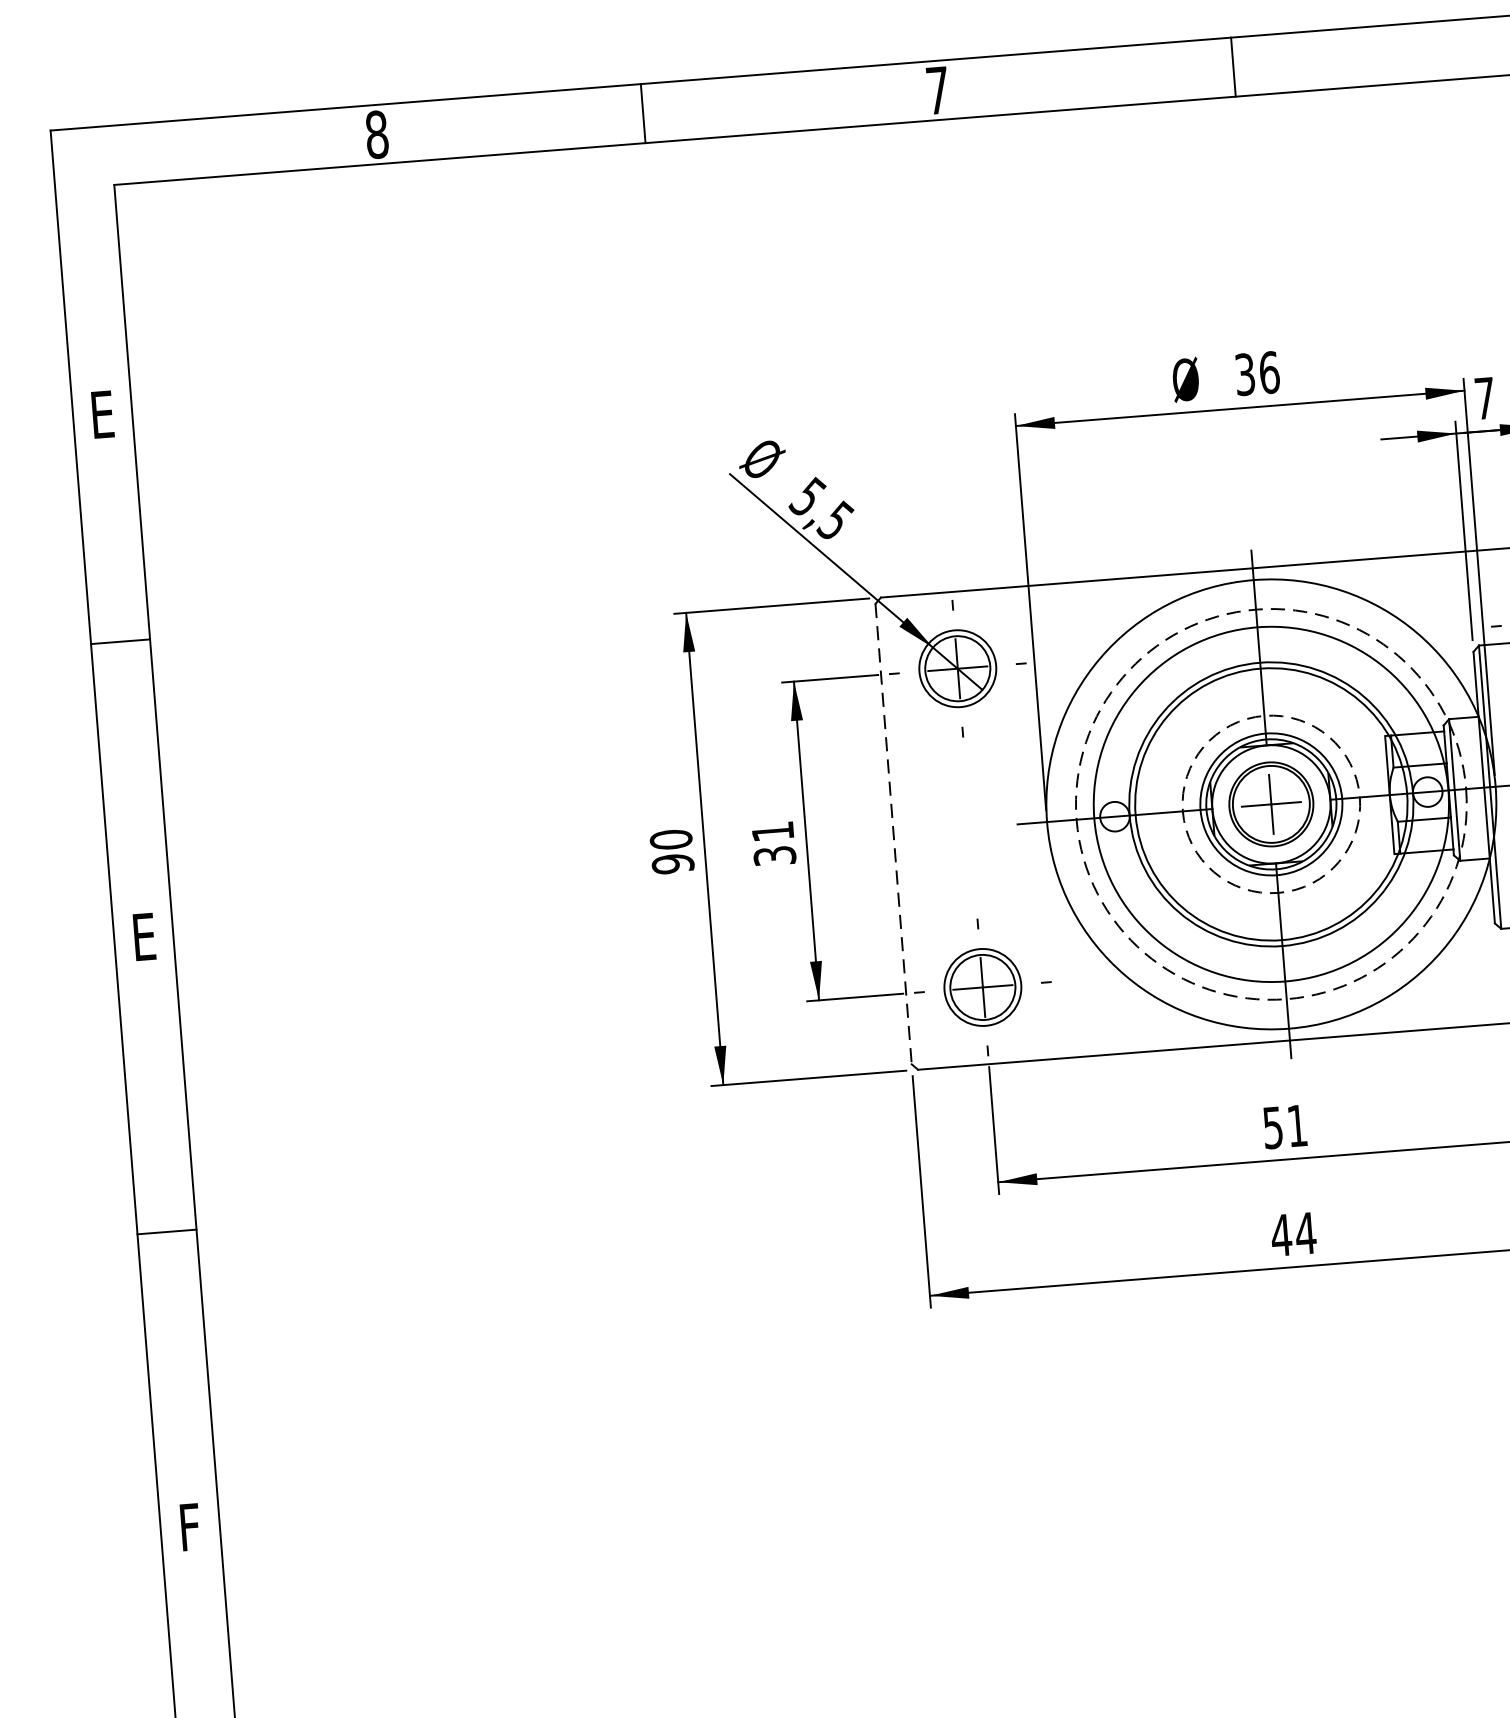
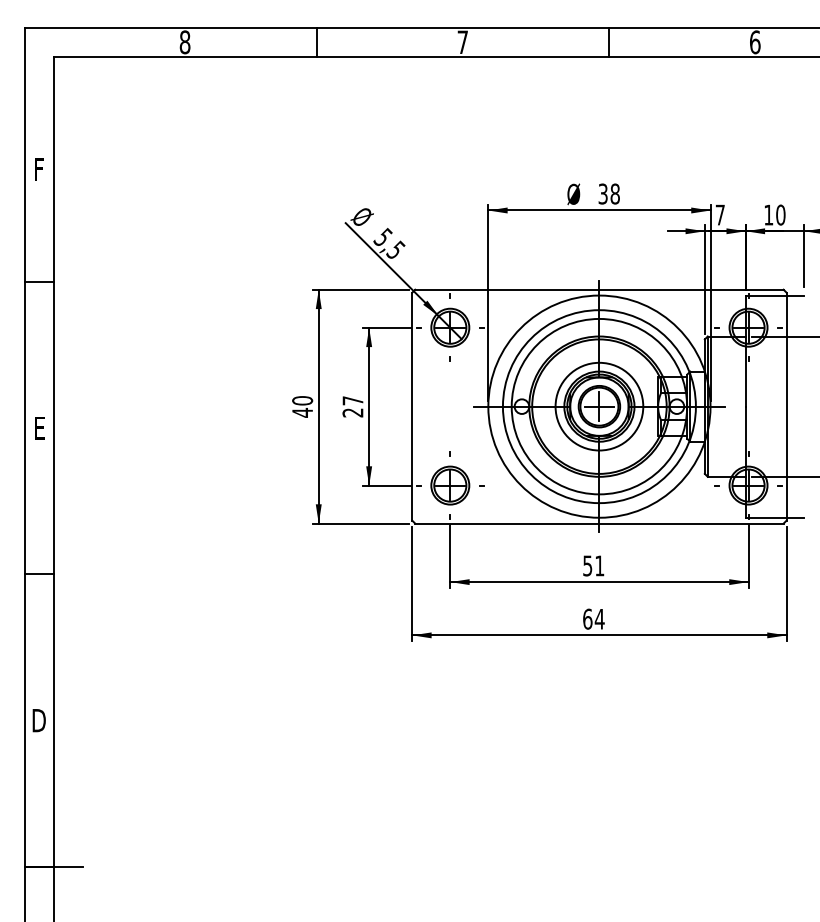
text: (1269, 371) -> (615, 193), 36 -> 38
text: (101, 414) -> (38, 169), E -> F
circle: (1269, 804) -> (598, 406), dashed -> solid
circle: (1271, 804) -> (599, 406), dashed -> solid
line: (894, 835) -> (412, 407), dashed -> solid
text: (772, 843) -> (352, 406), 31 -> 27
text: (672, 863) -> (302, 412), 90 -> 40
text: (1280, 1233) -> (587, 618), 44 -> 64
text: (188, 1527) -> (38, 720), F -> D

